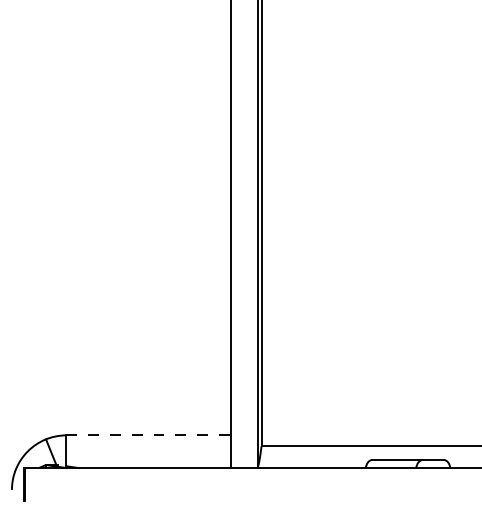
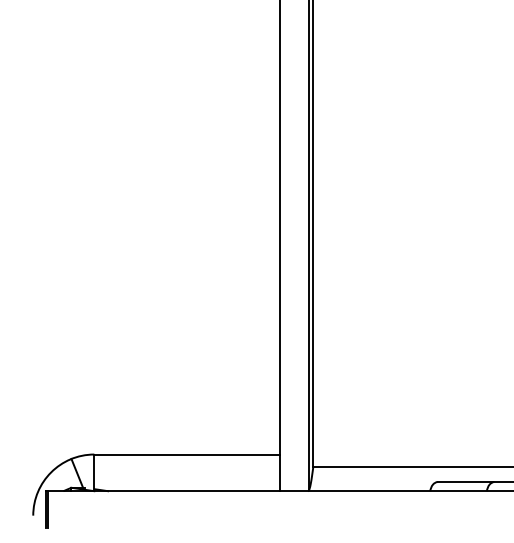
line: (148, 435) -> (186, 454), dashed -> solid

